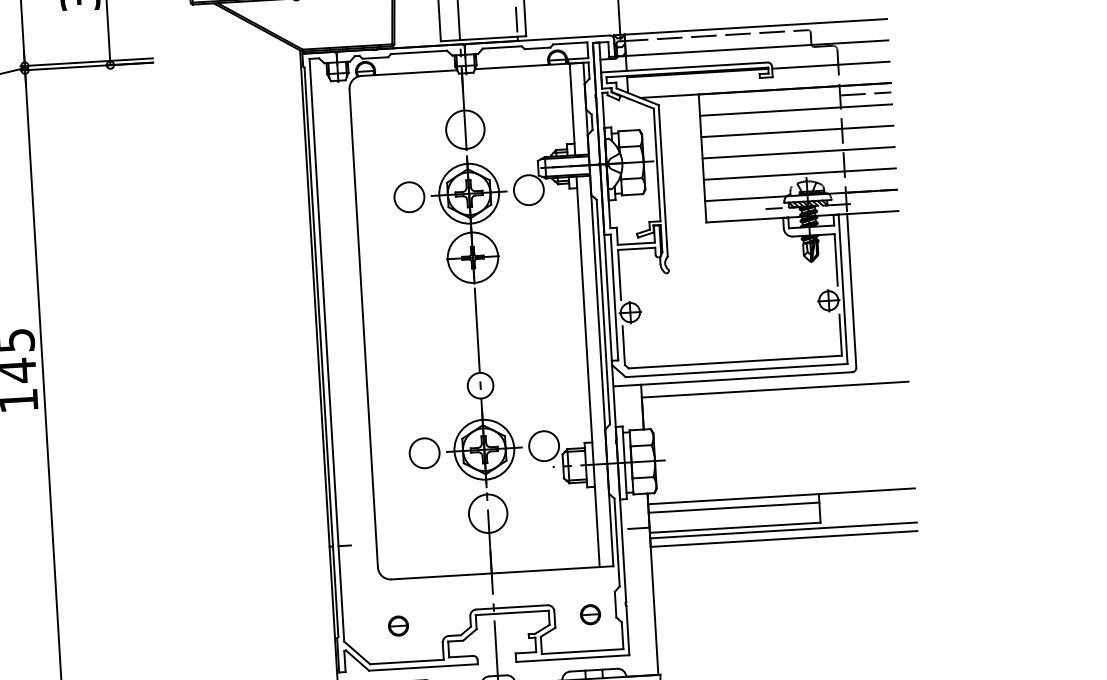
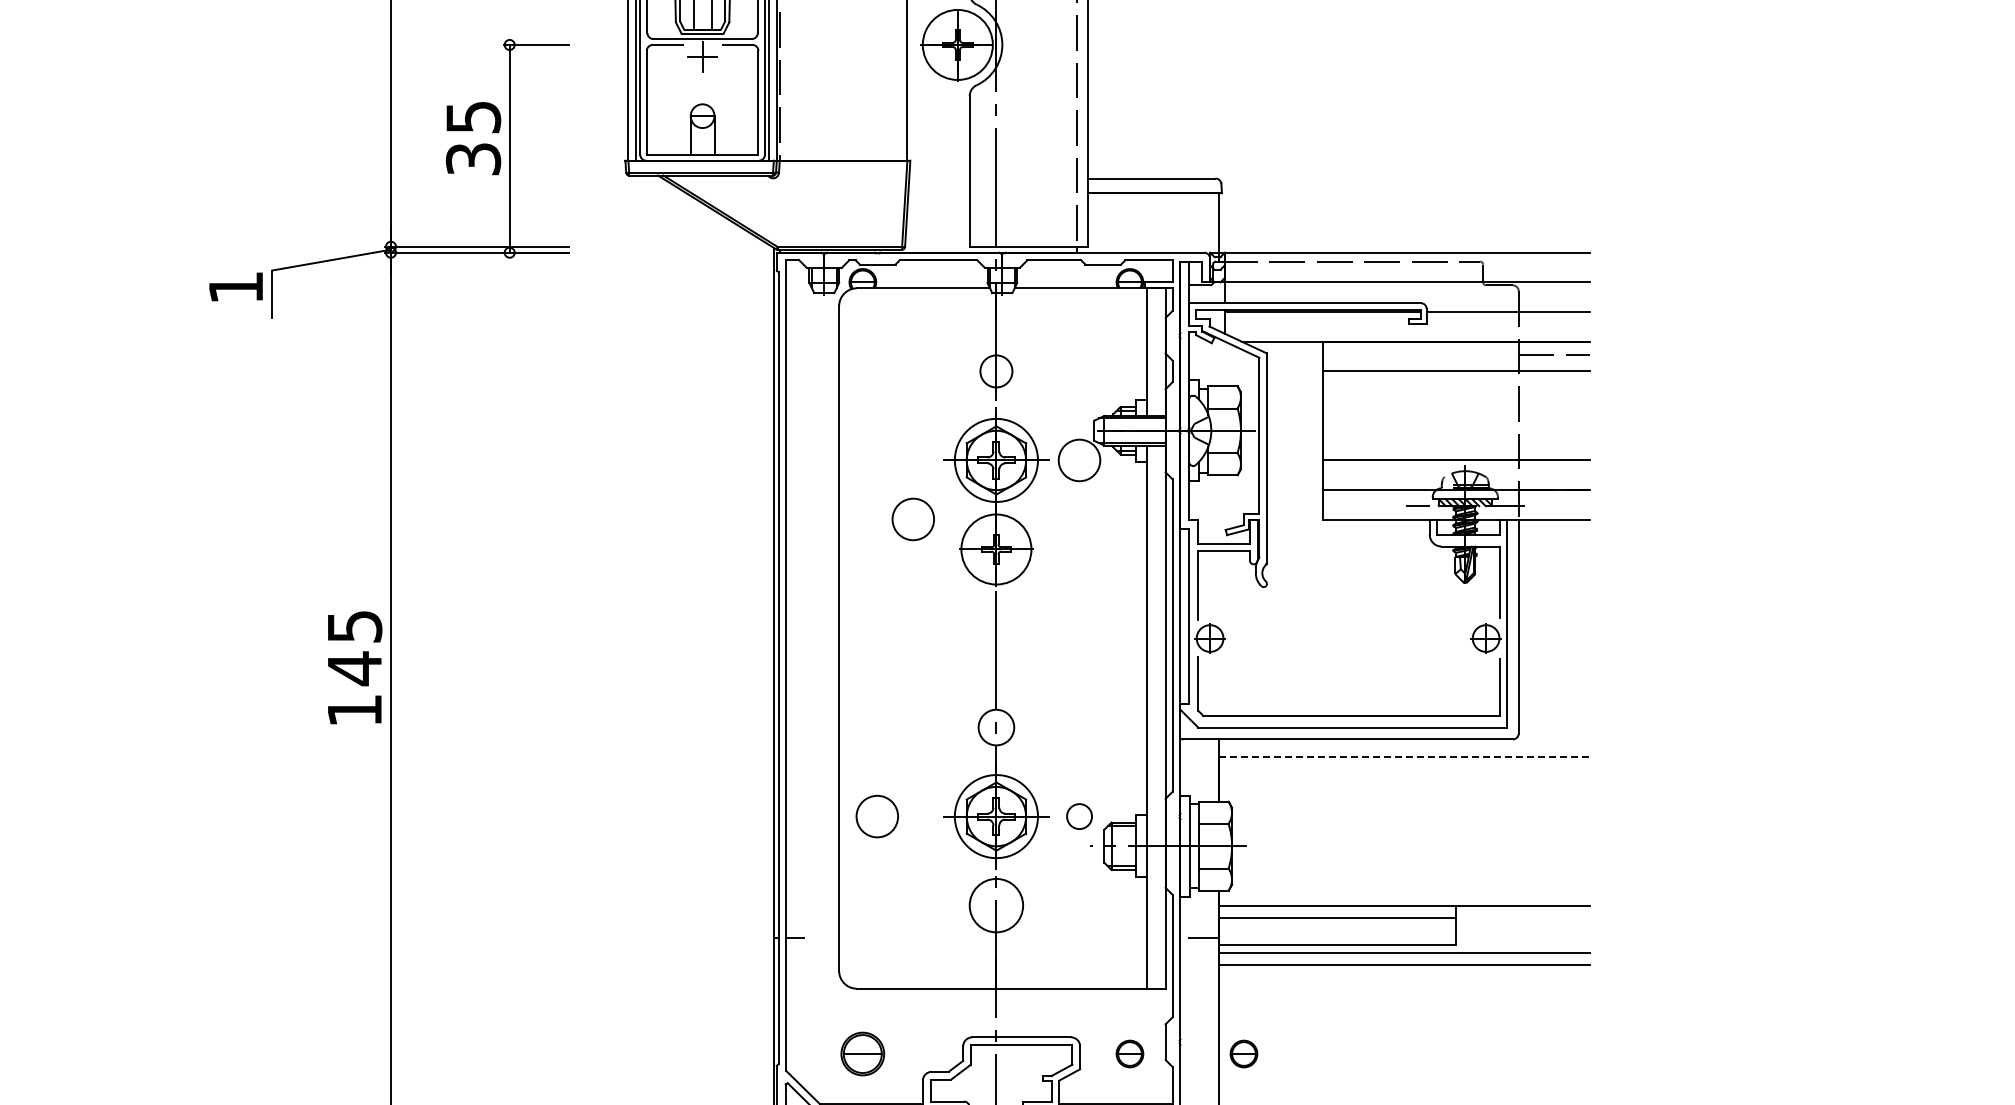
circle: (465, 129) -> (996, 371), size x0.6
line: (797, 131) -> (1456, 401), removed
line: (798, 152) -> (1456, 430), removed
circle: (408, 197) -> (912, 519), moved
line: (775, 389) -> (1405, 757), solid -> dashed
circle: (544, 446) -> (1079, 816), size x0.6
circle: (424, 453) -> (876, 816), moved
part: (672, 609) -> (1243, 1053), added
part: (398, 625) -> (862, 1053), size x1.6

